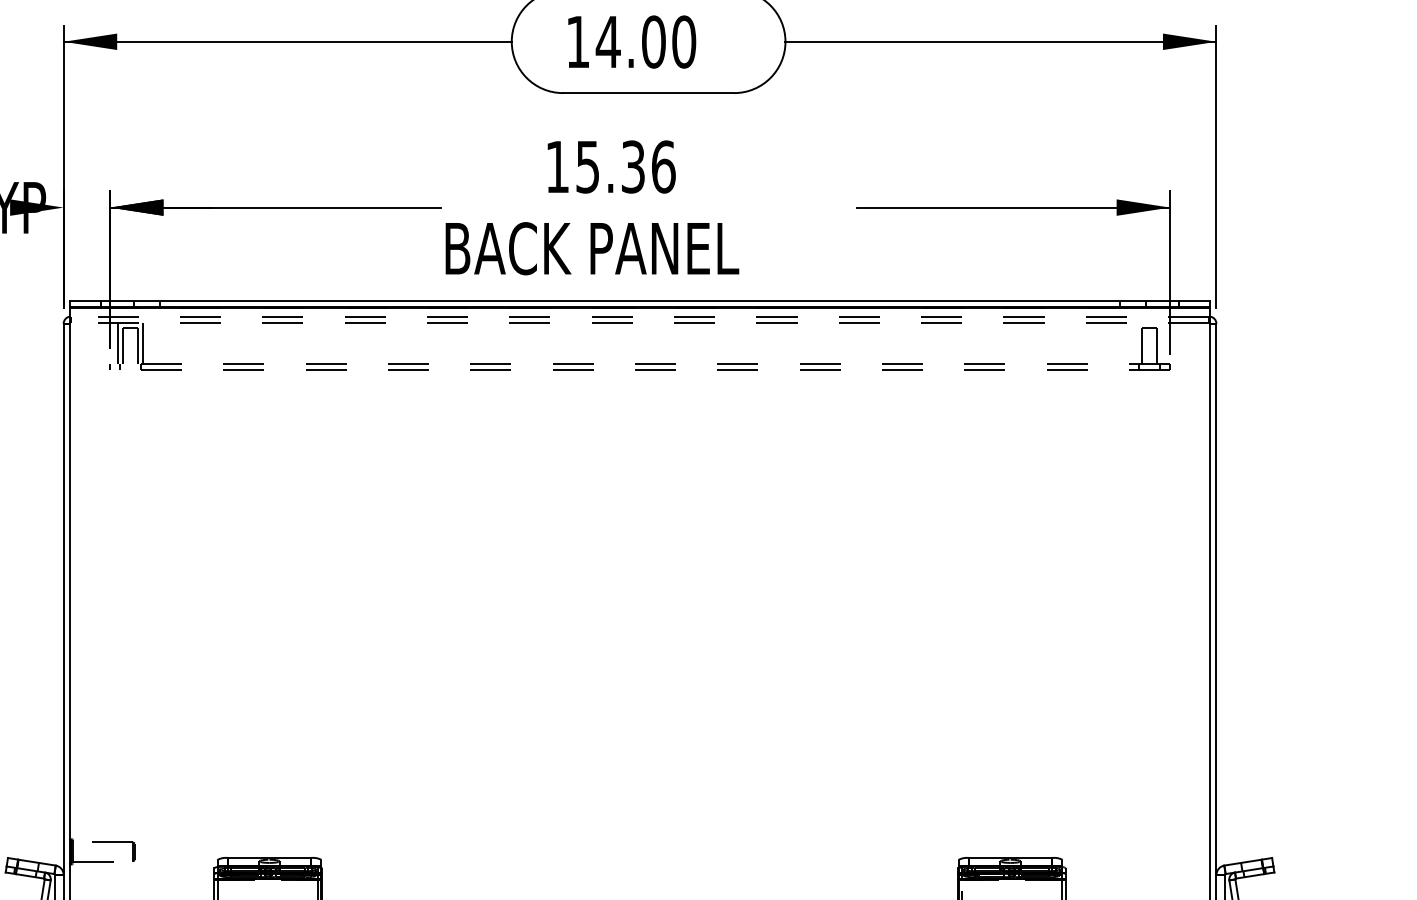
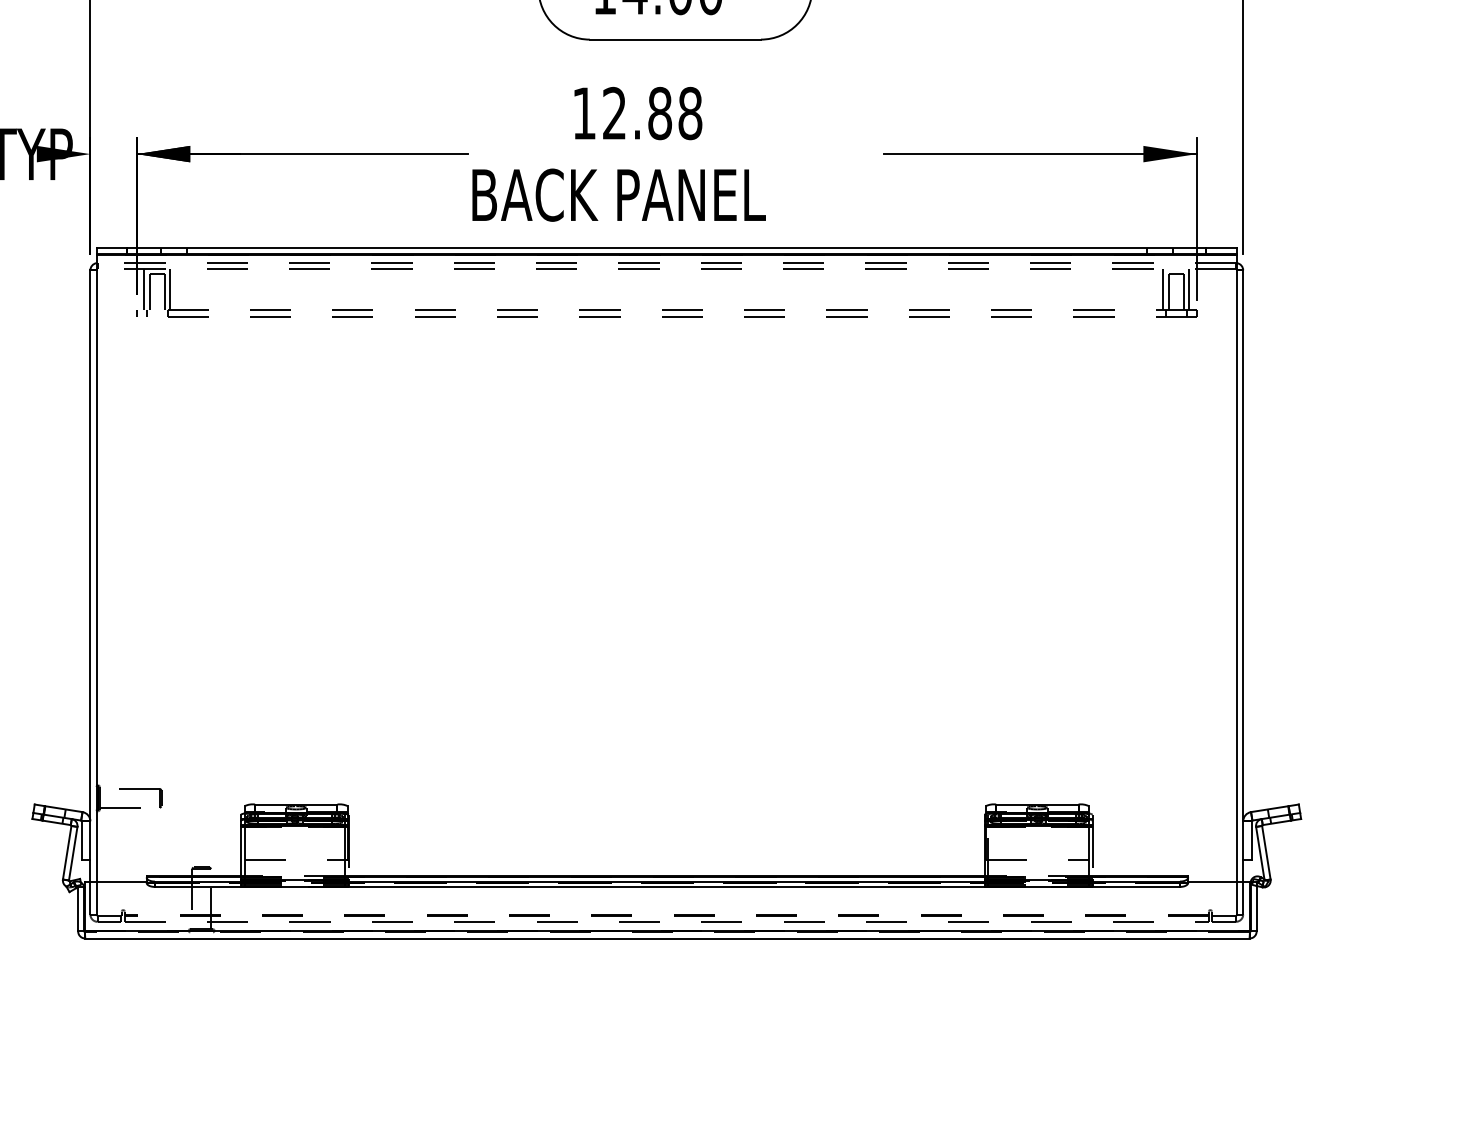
text: (625, 166) -> (652, 113), 15.36 -> 12.88
line: (1136, 342) -> (1163, 289), added
line: (1162, 342) -> (1189, 289), added

